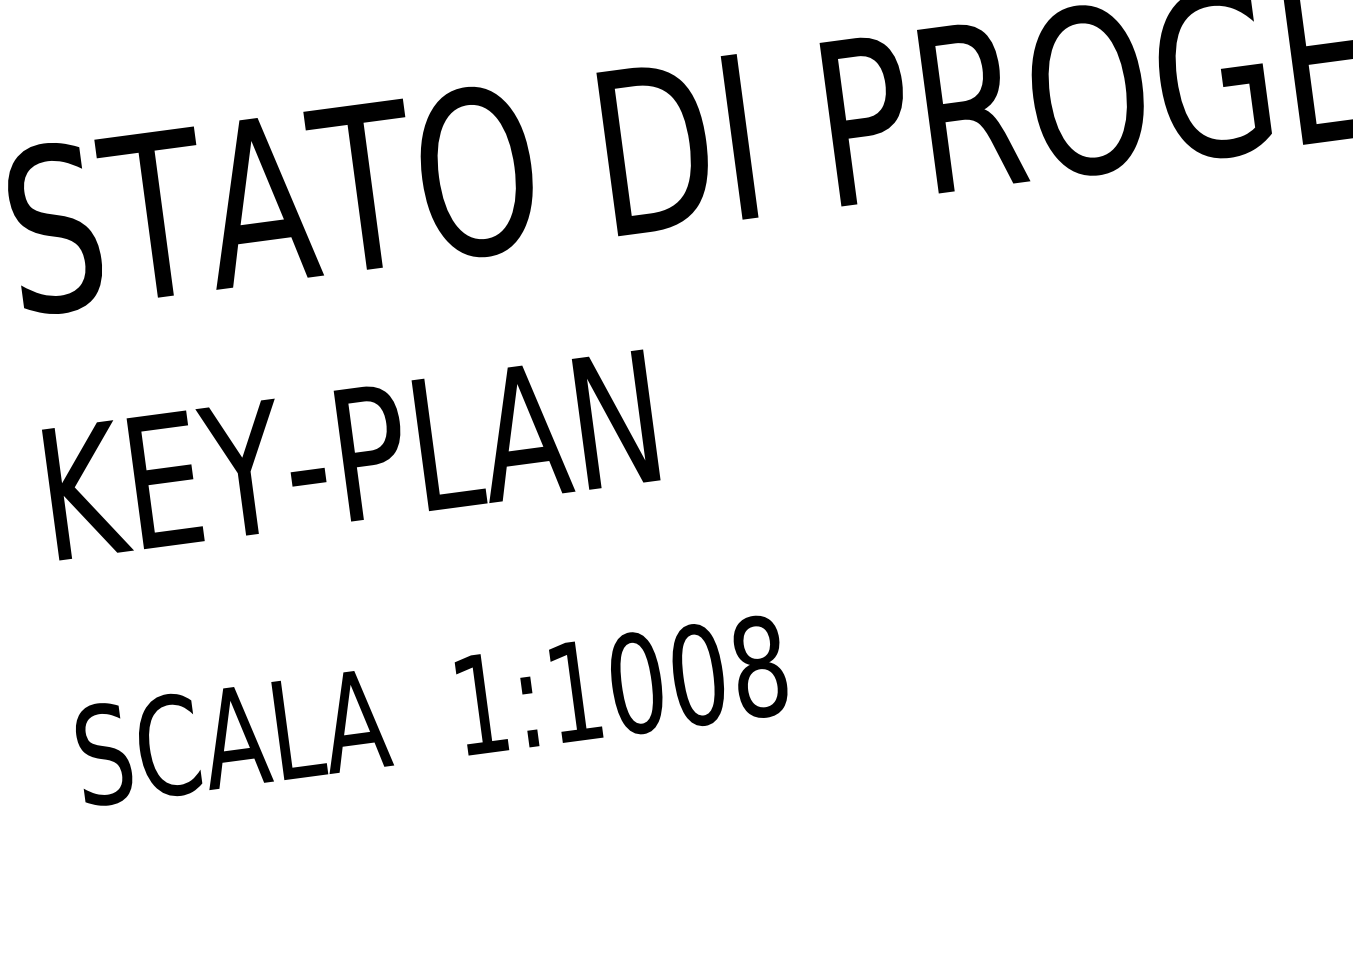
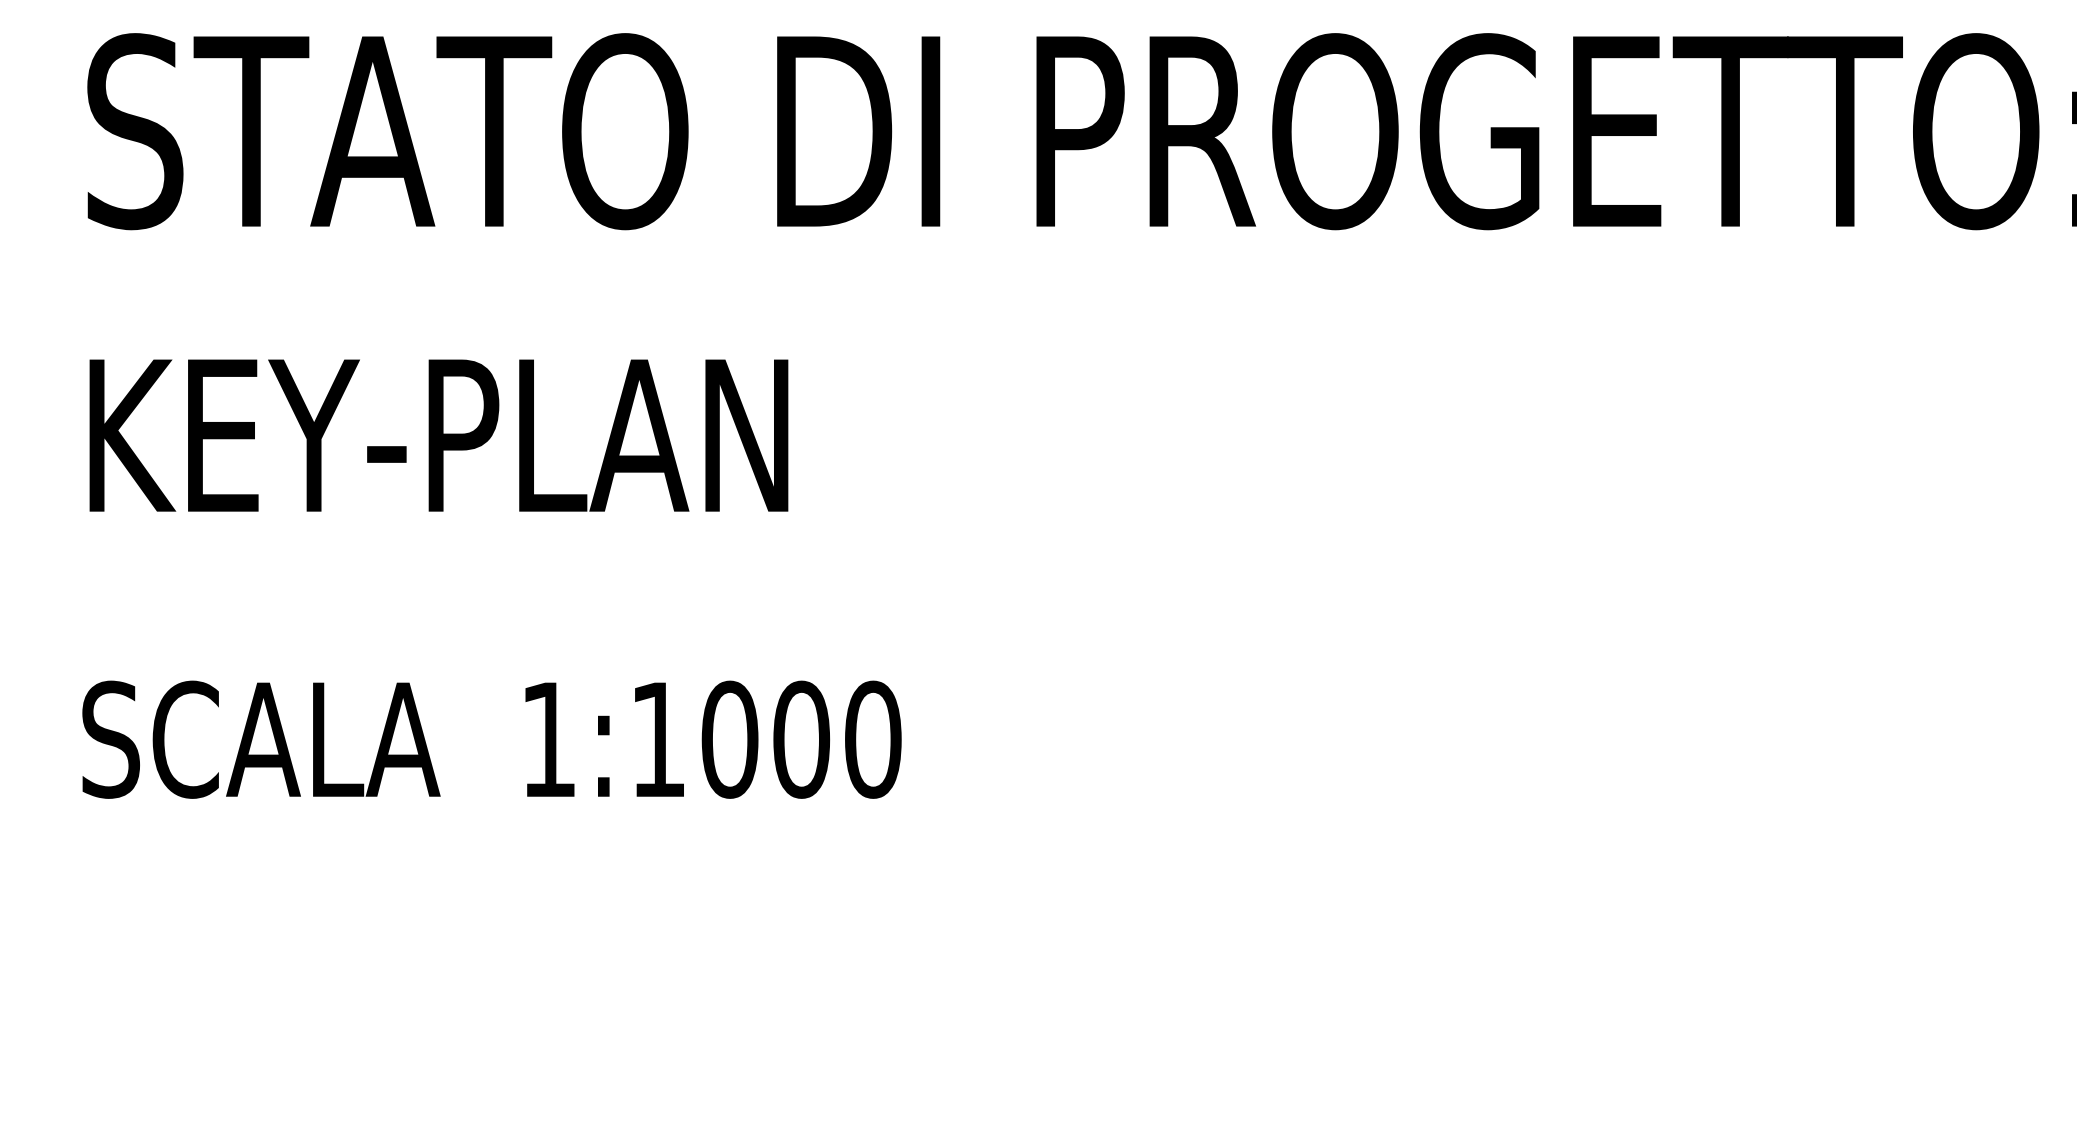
text: (760, 666) -> (873, 739), 1:1008 -> 1:1000

